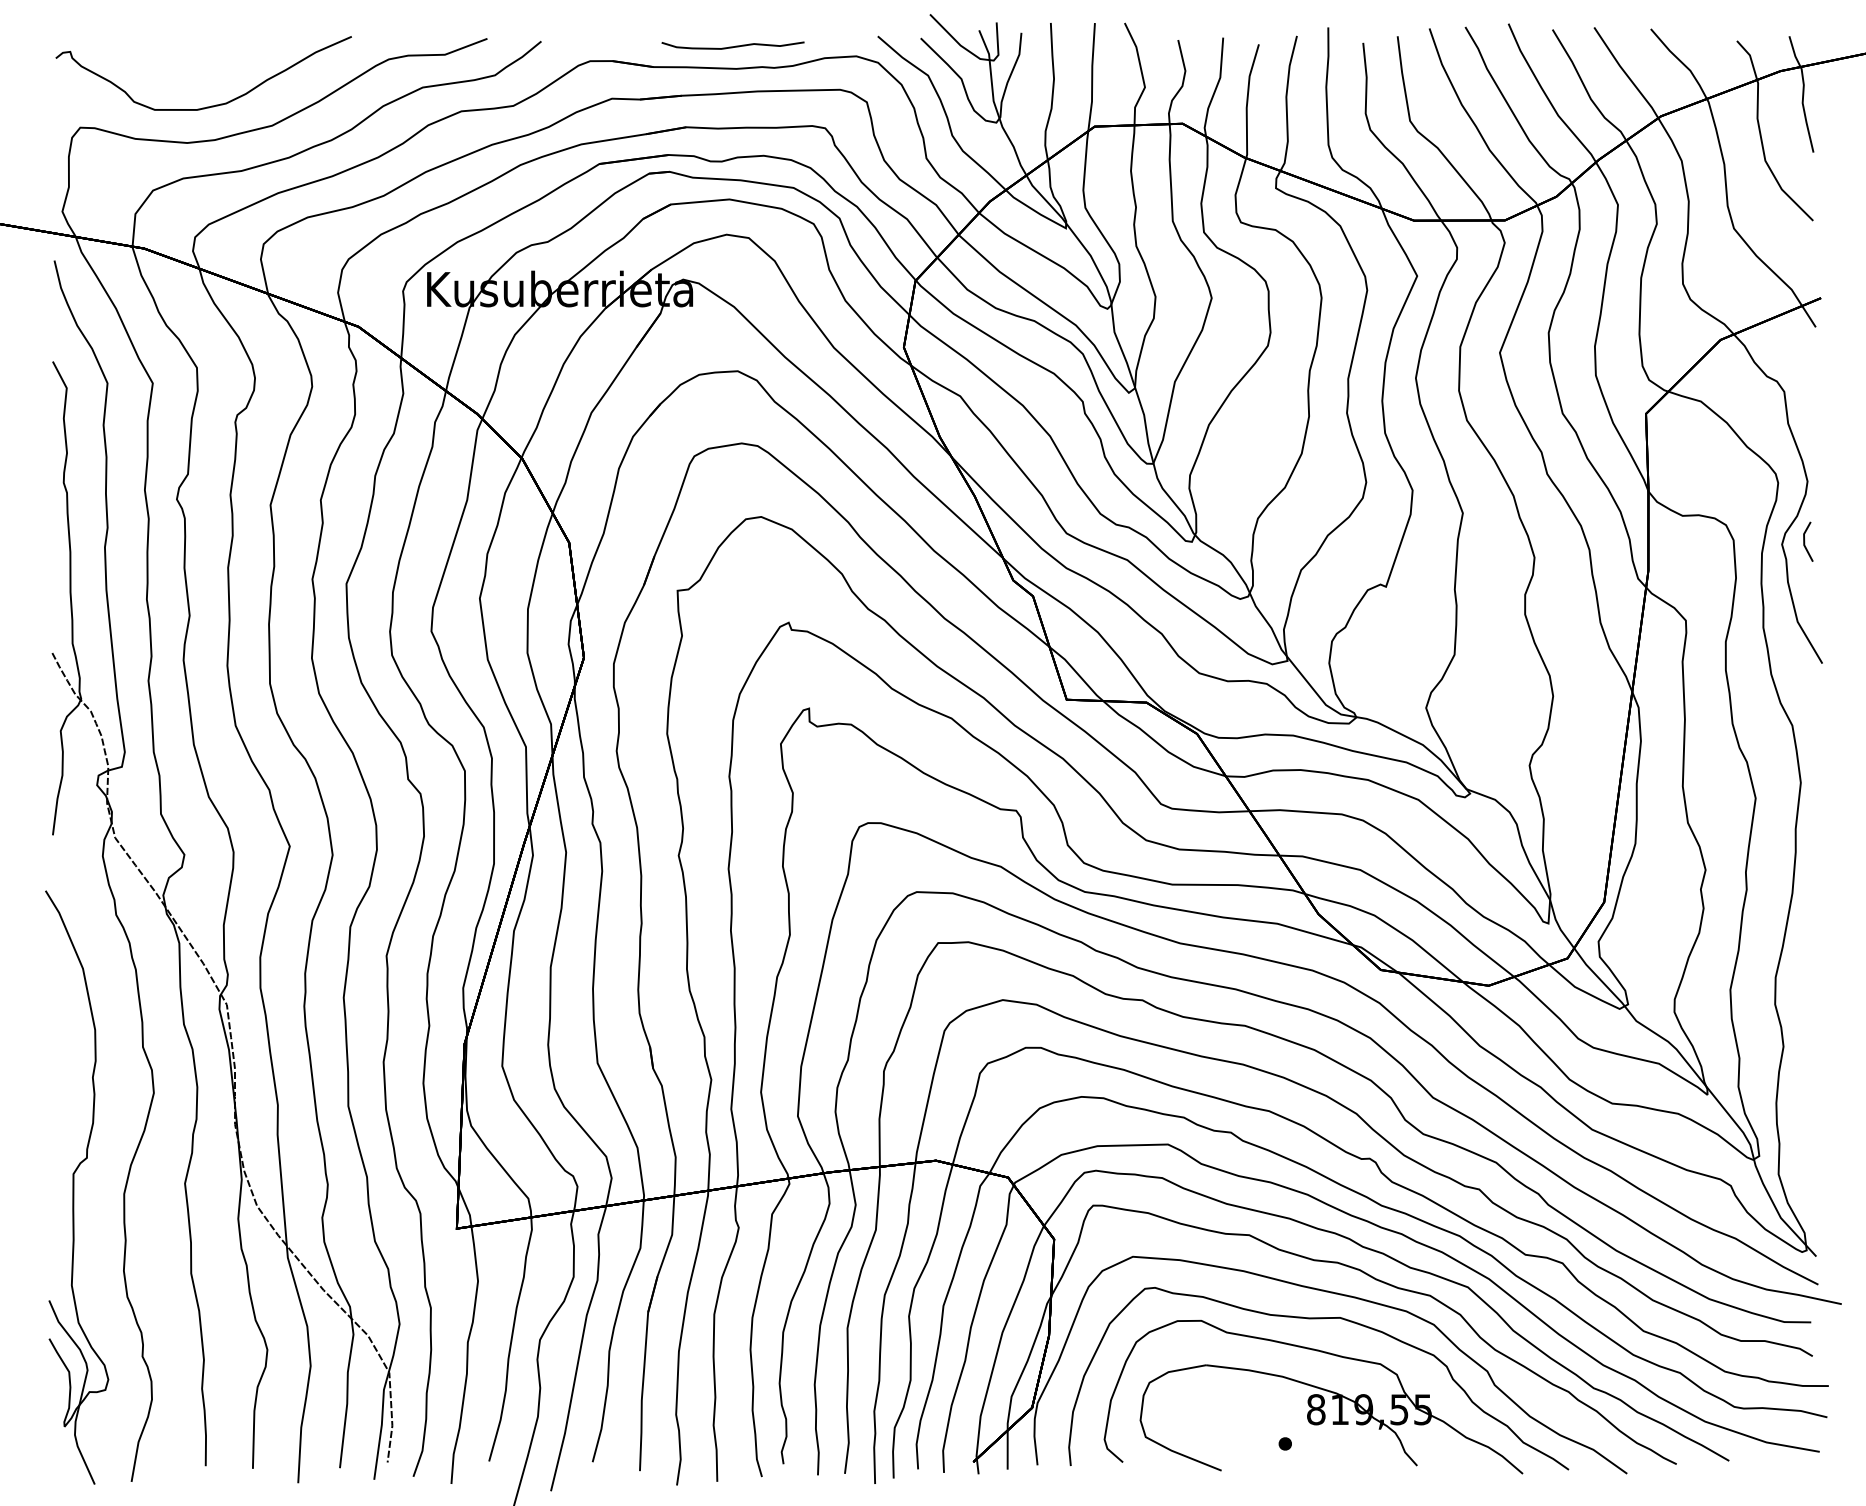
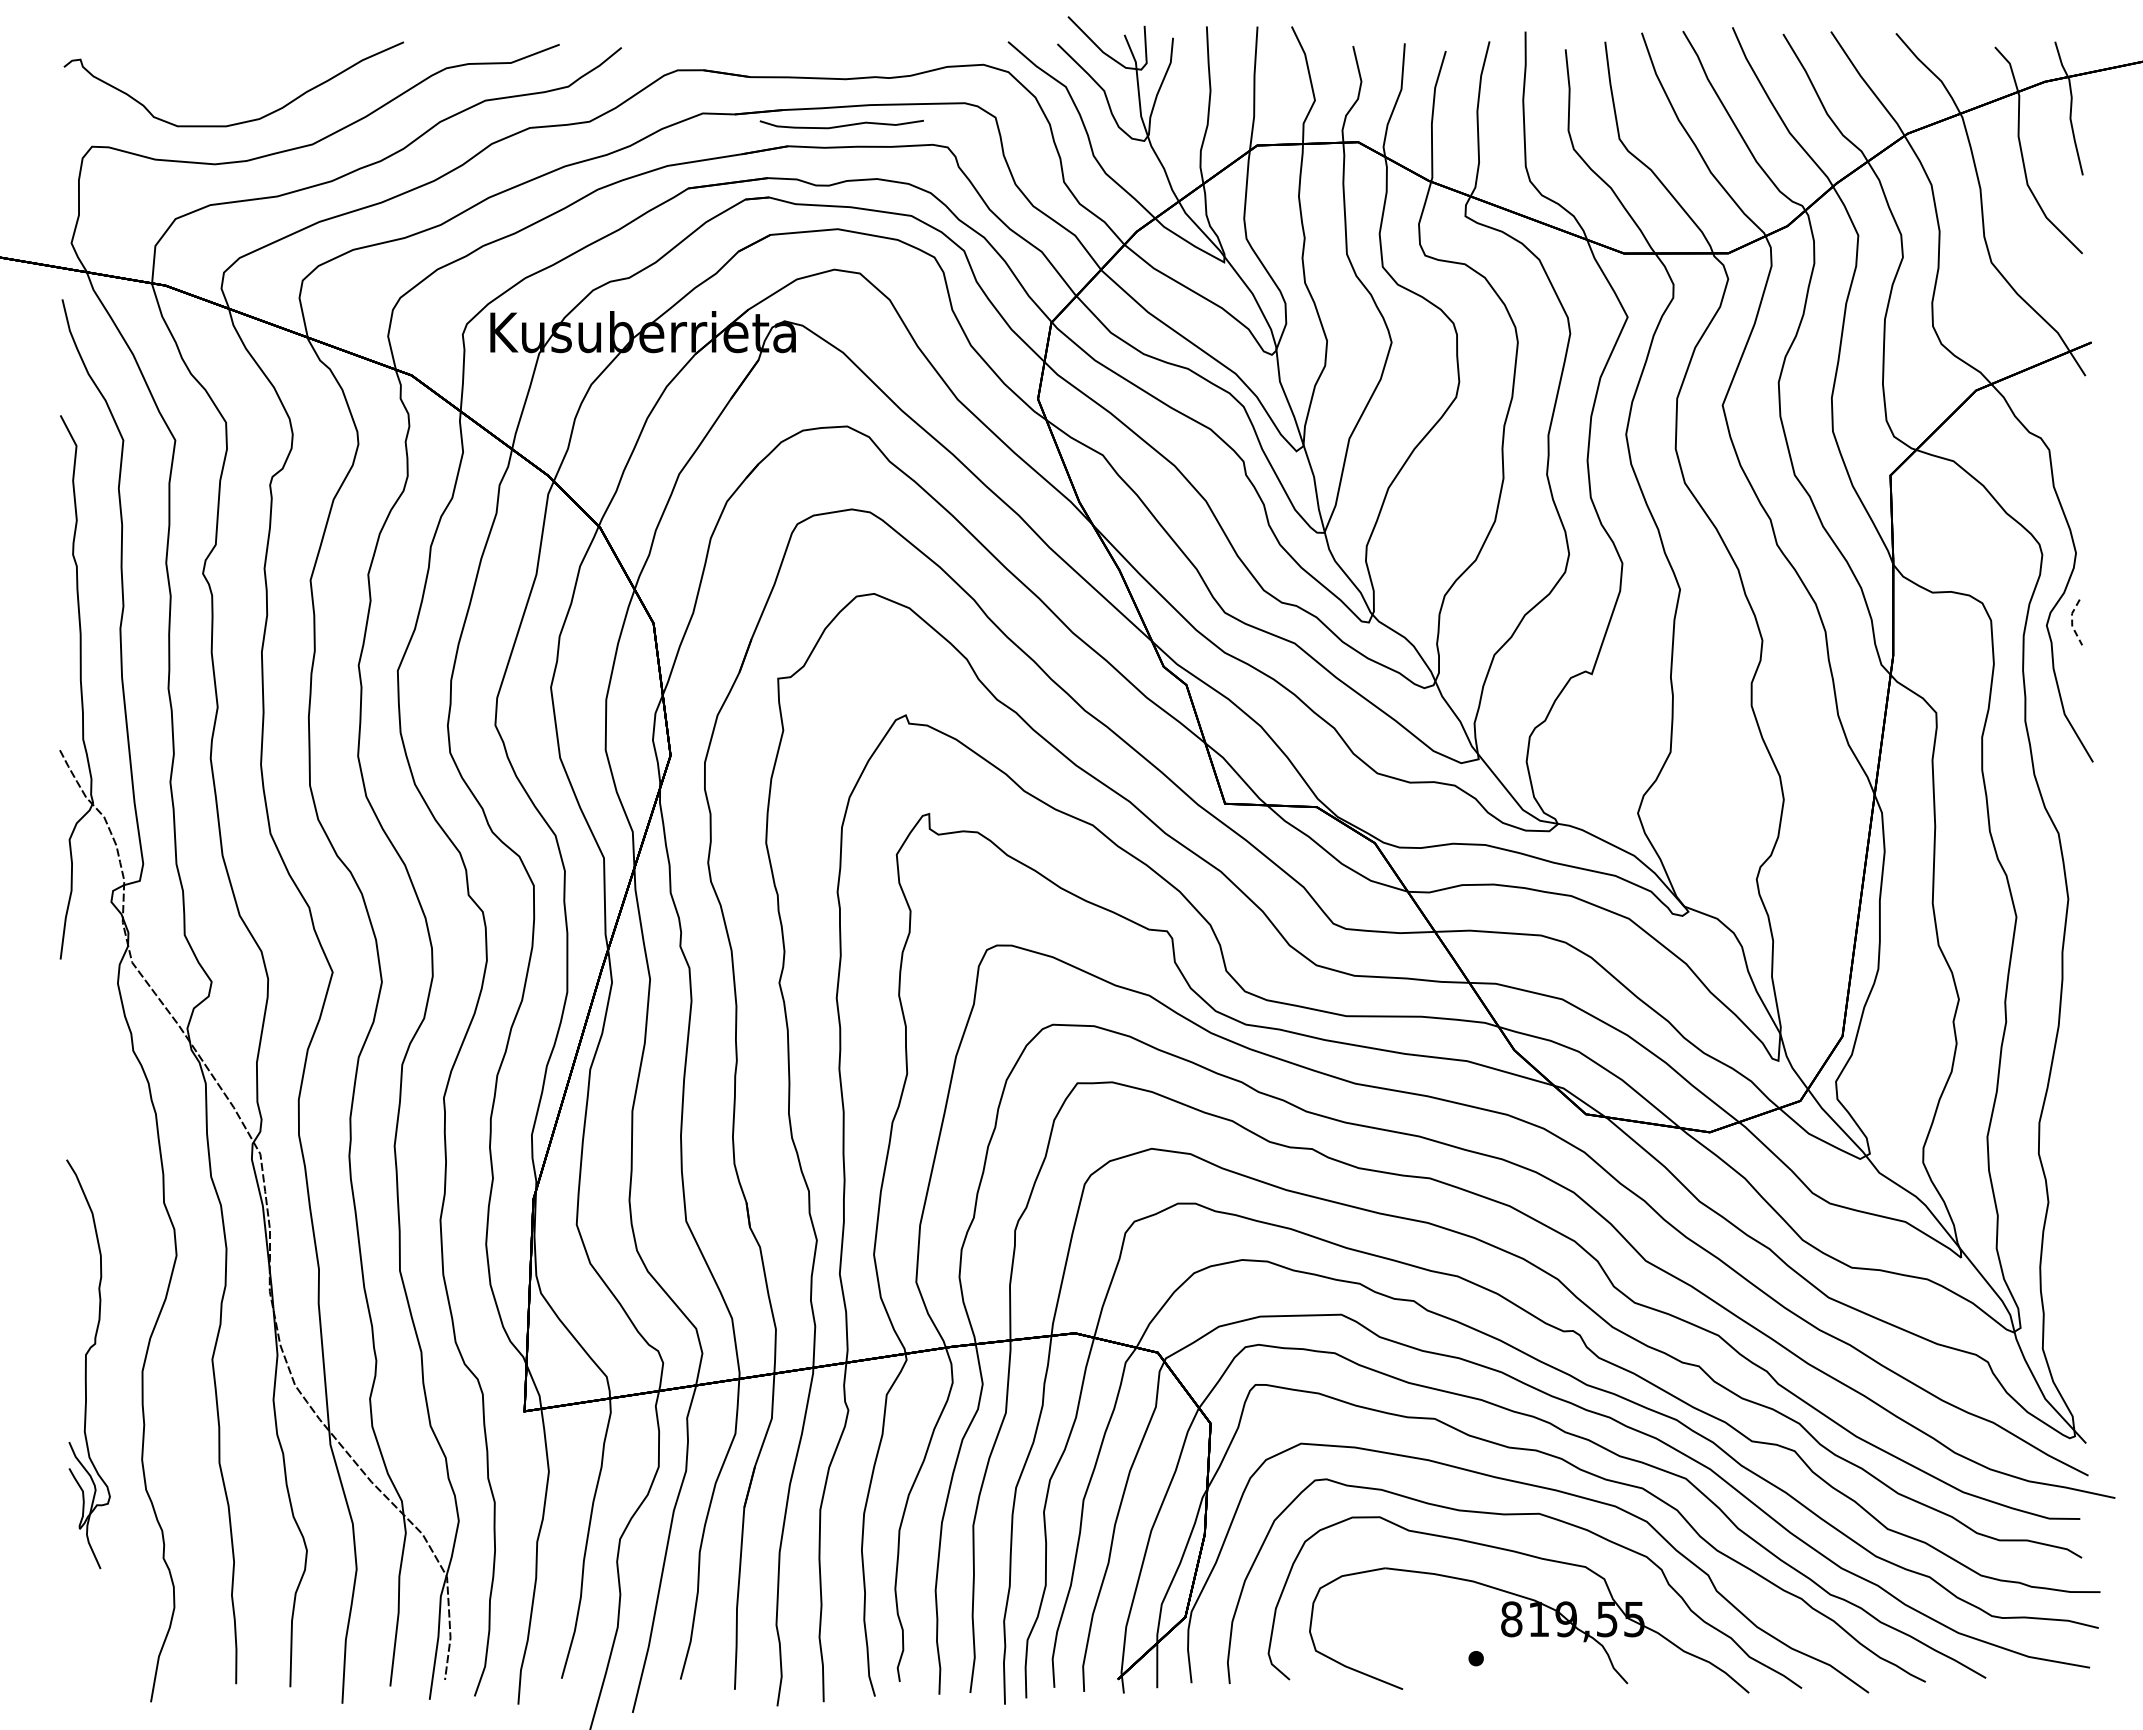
curve: (732, 46) -> (841, 125), moved
line: (1804, 542) -> (2072, 623), solid -> dashed
part: (77, 1187) -> (88, 1364), size x0.6

